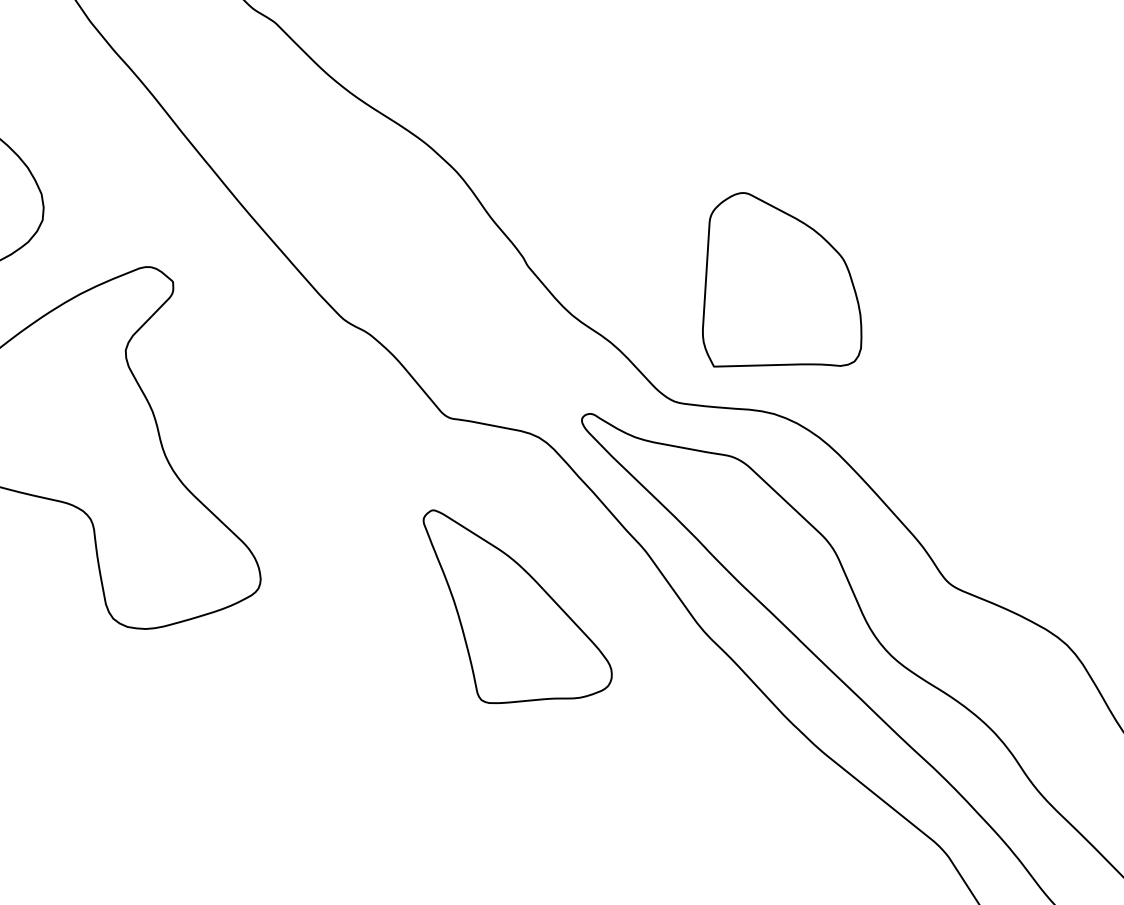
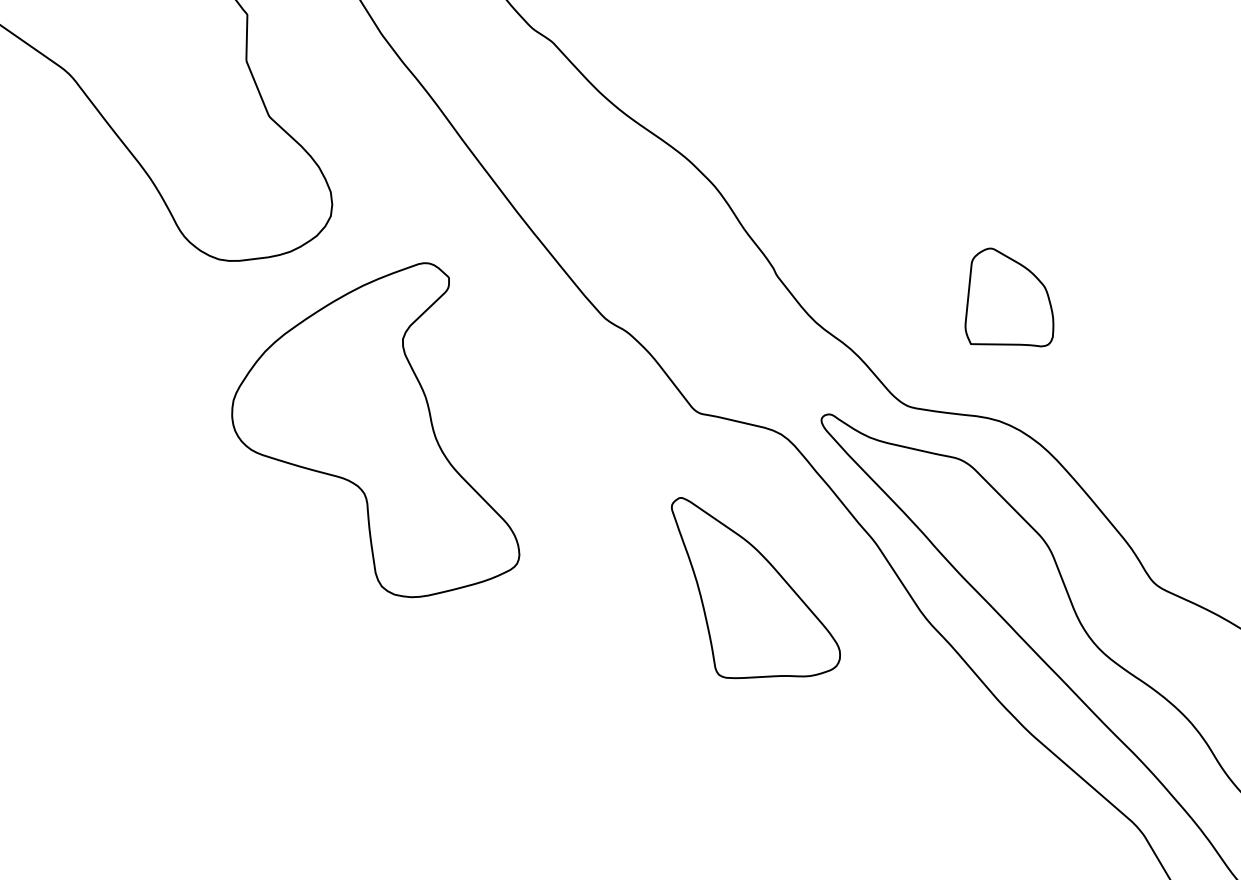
part: (780, 279) -> (1009, 297), size x0.6

